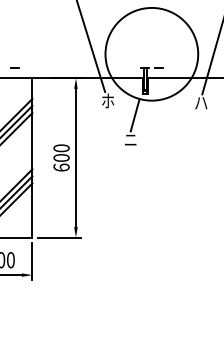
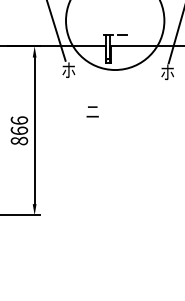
text: (201, 102) -> (167, 71), ハ -> ホ
line: (134, 115) -> (96, 85), removed
text: (61, 157) -> (19, 130), 600 -> 866

